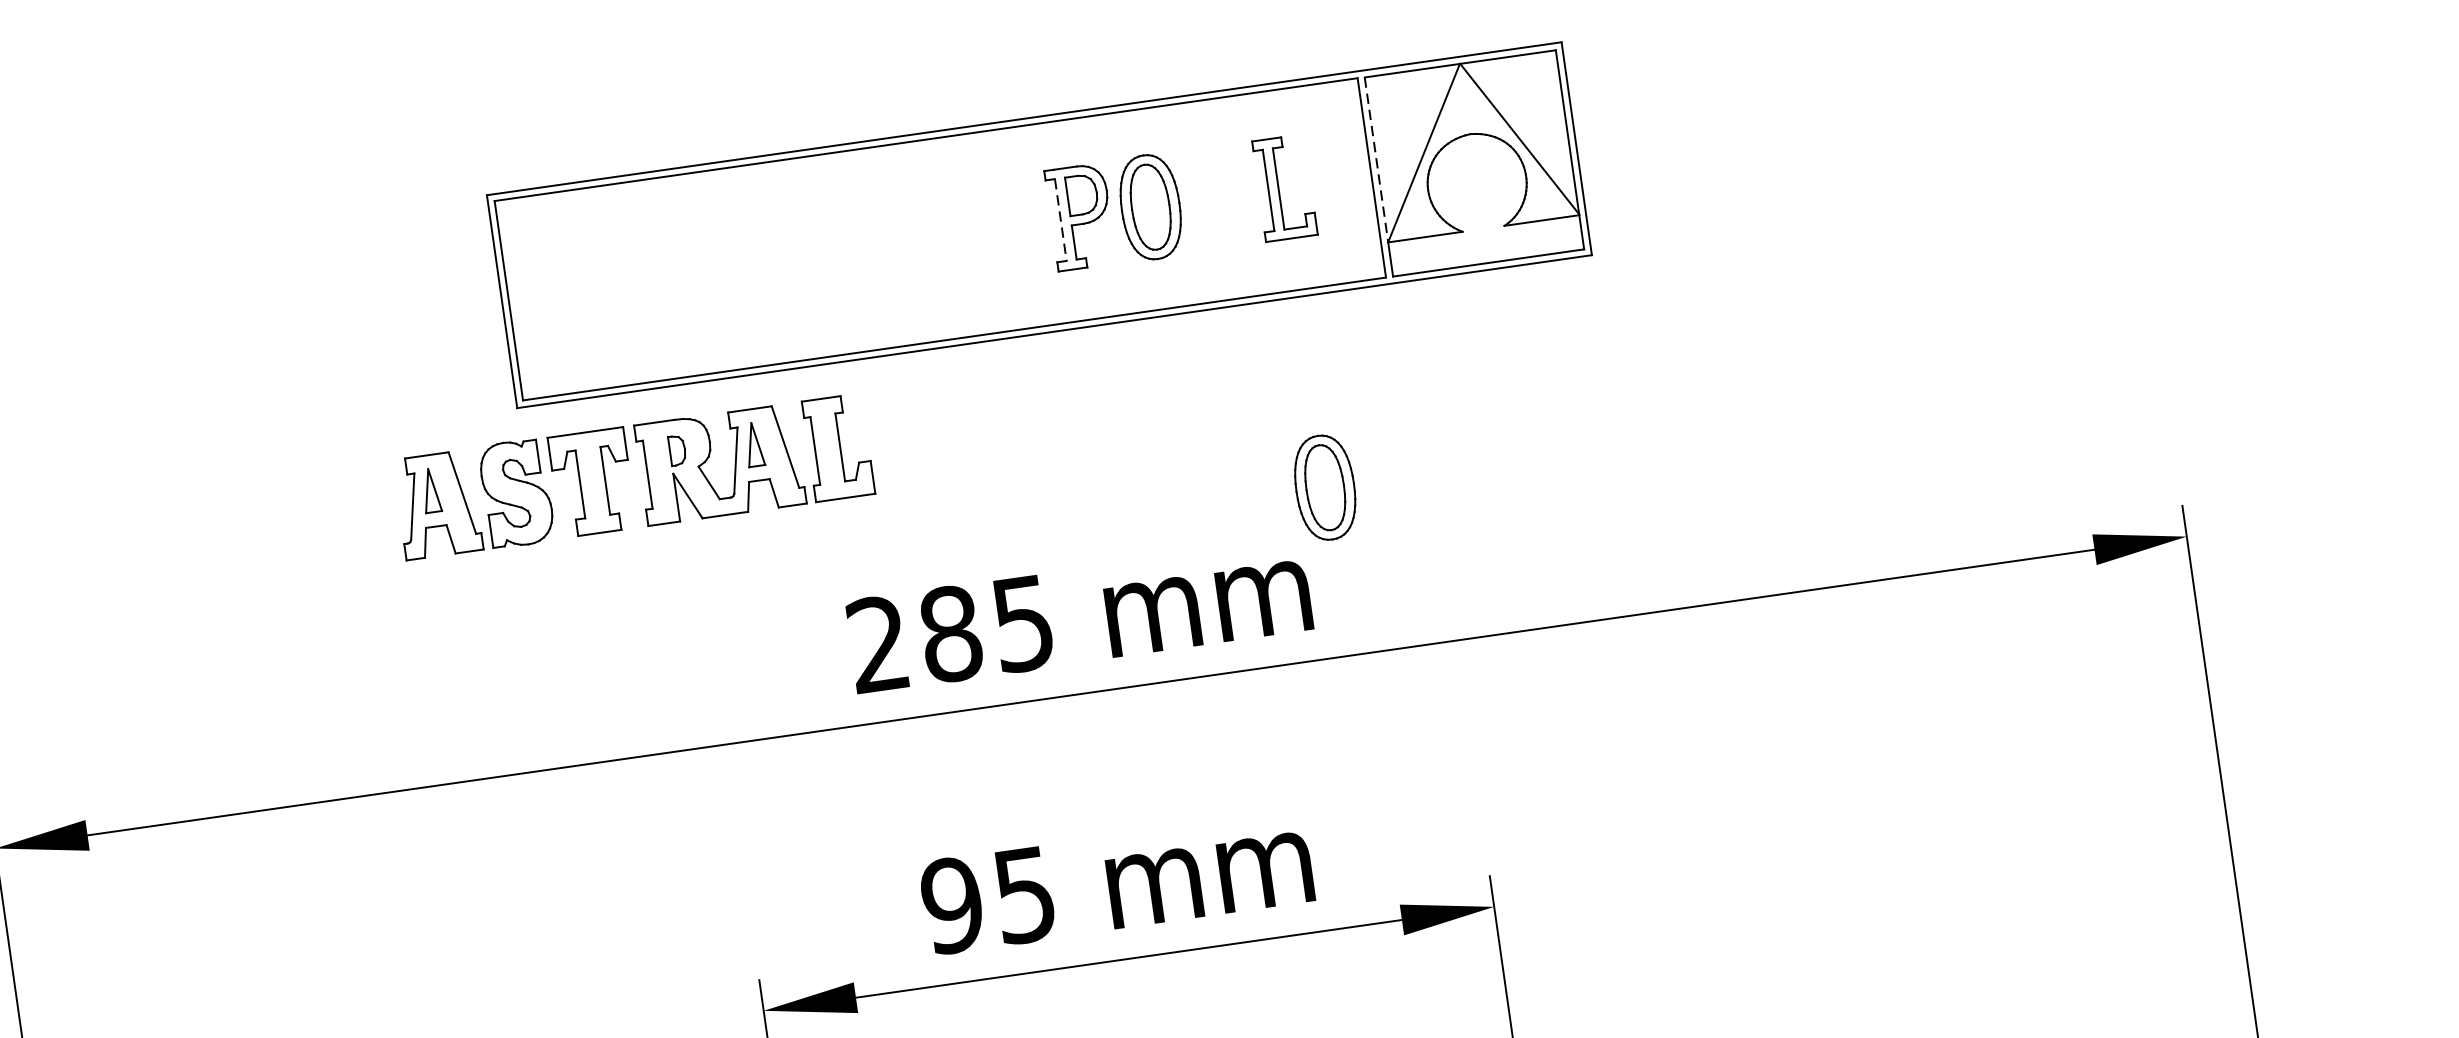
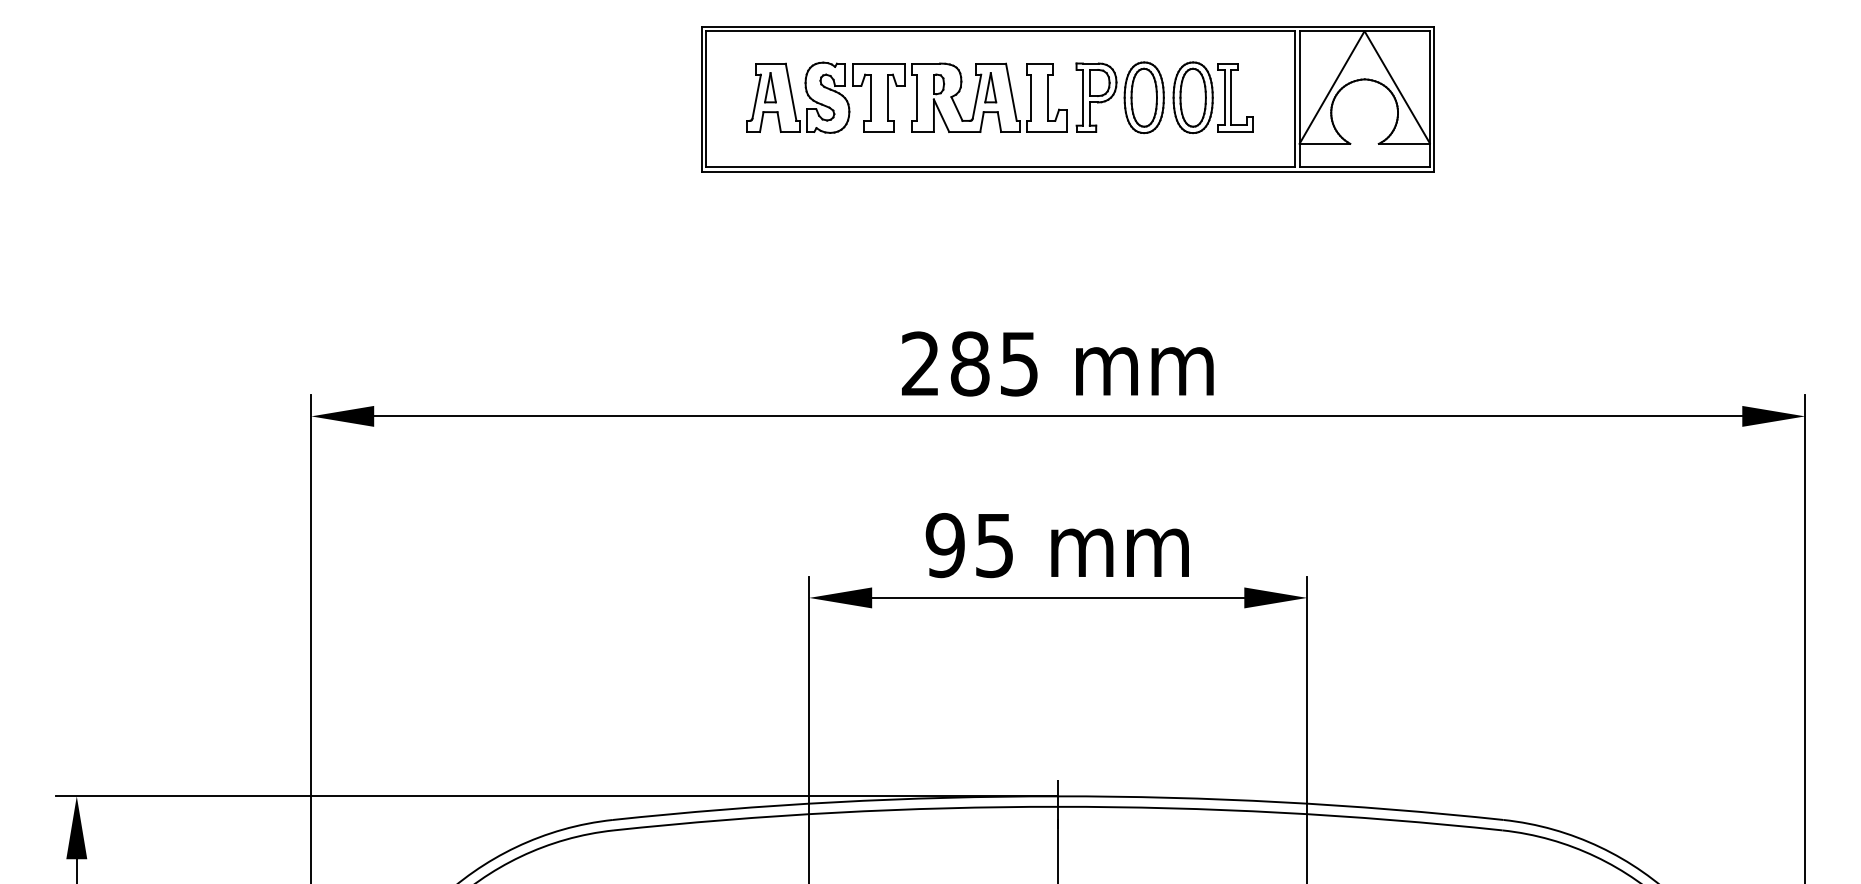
line: (1376, 161) -> (1299, 88), dashed -> solid
line: (1060, 219) -> (1082, 97), dashed -> solid
part: (647, 474) -> (916, 97), moved
part: (1324, 487) -> (1192, 97), moved

